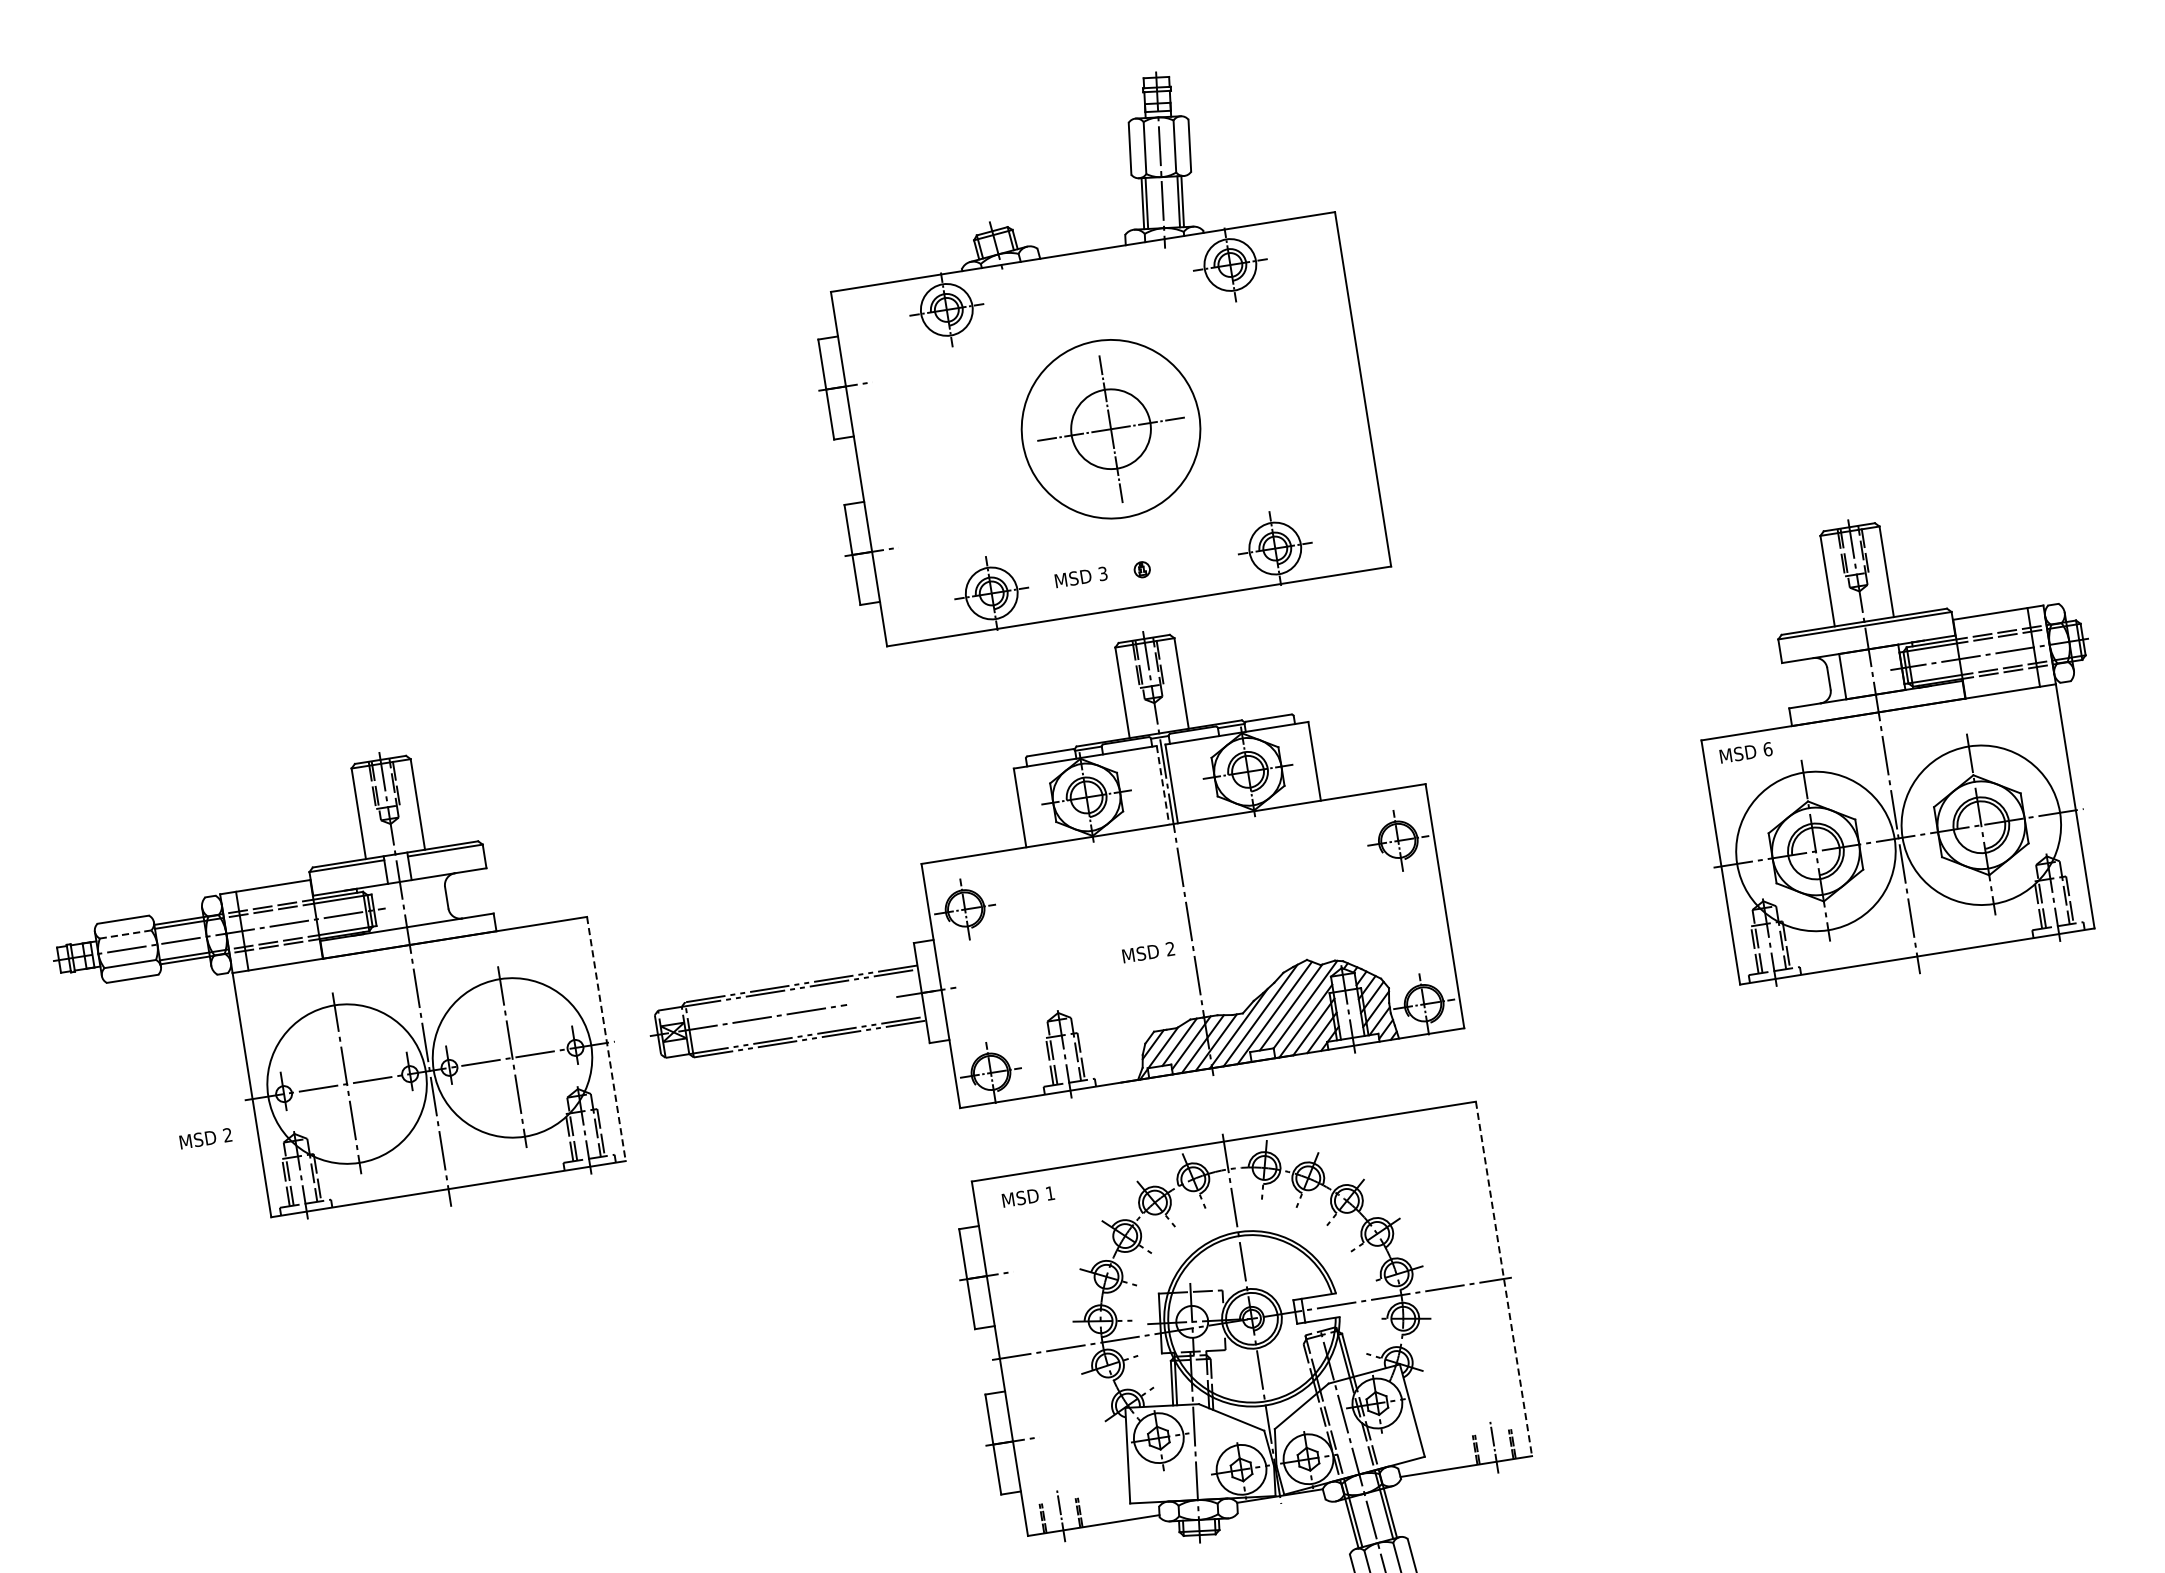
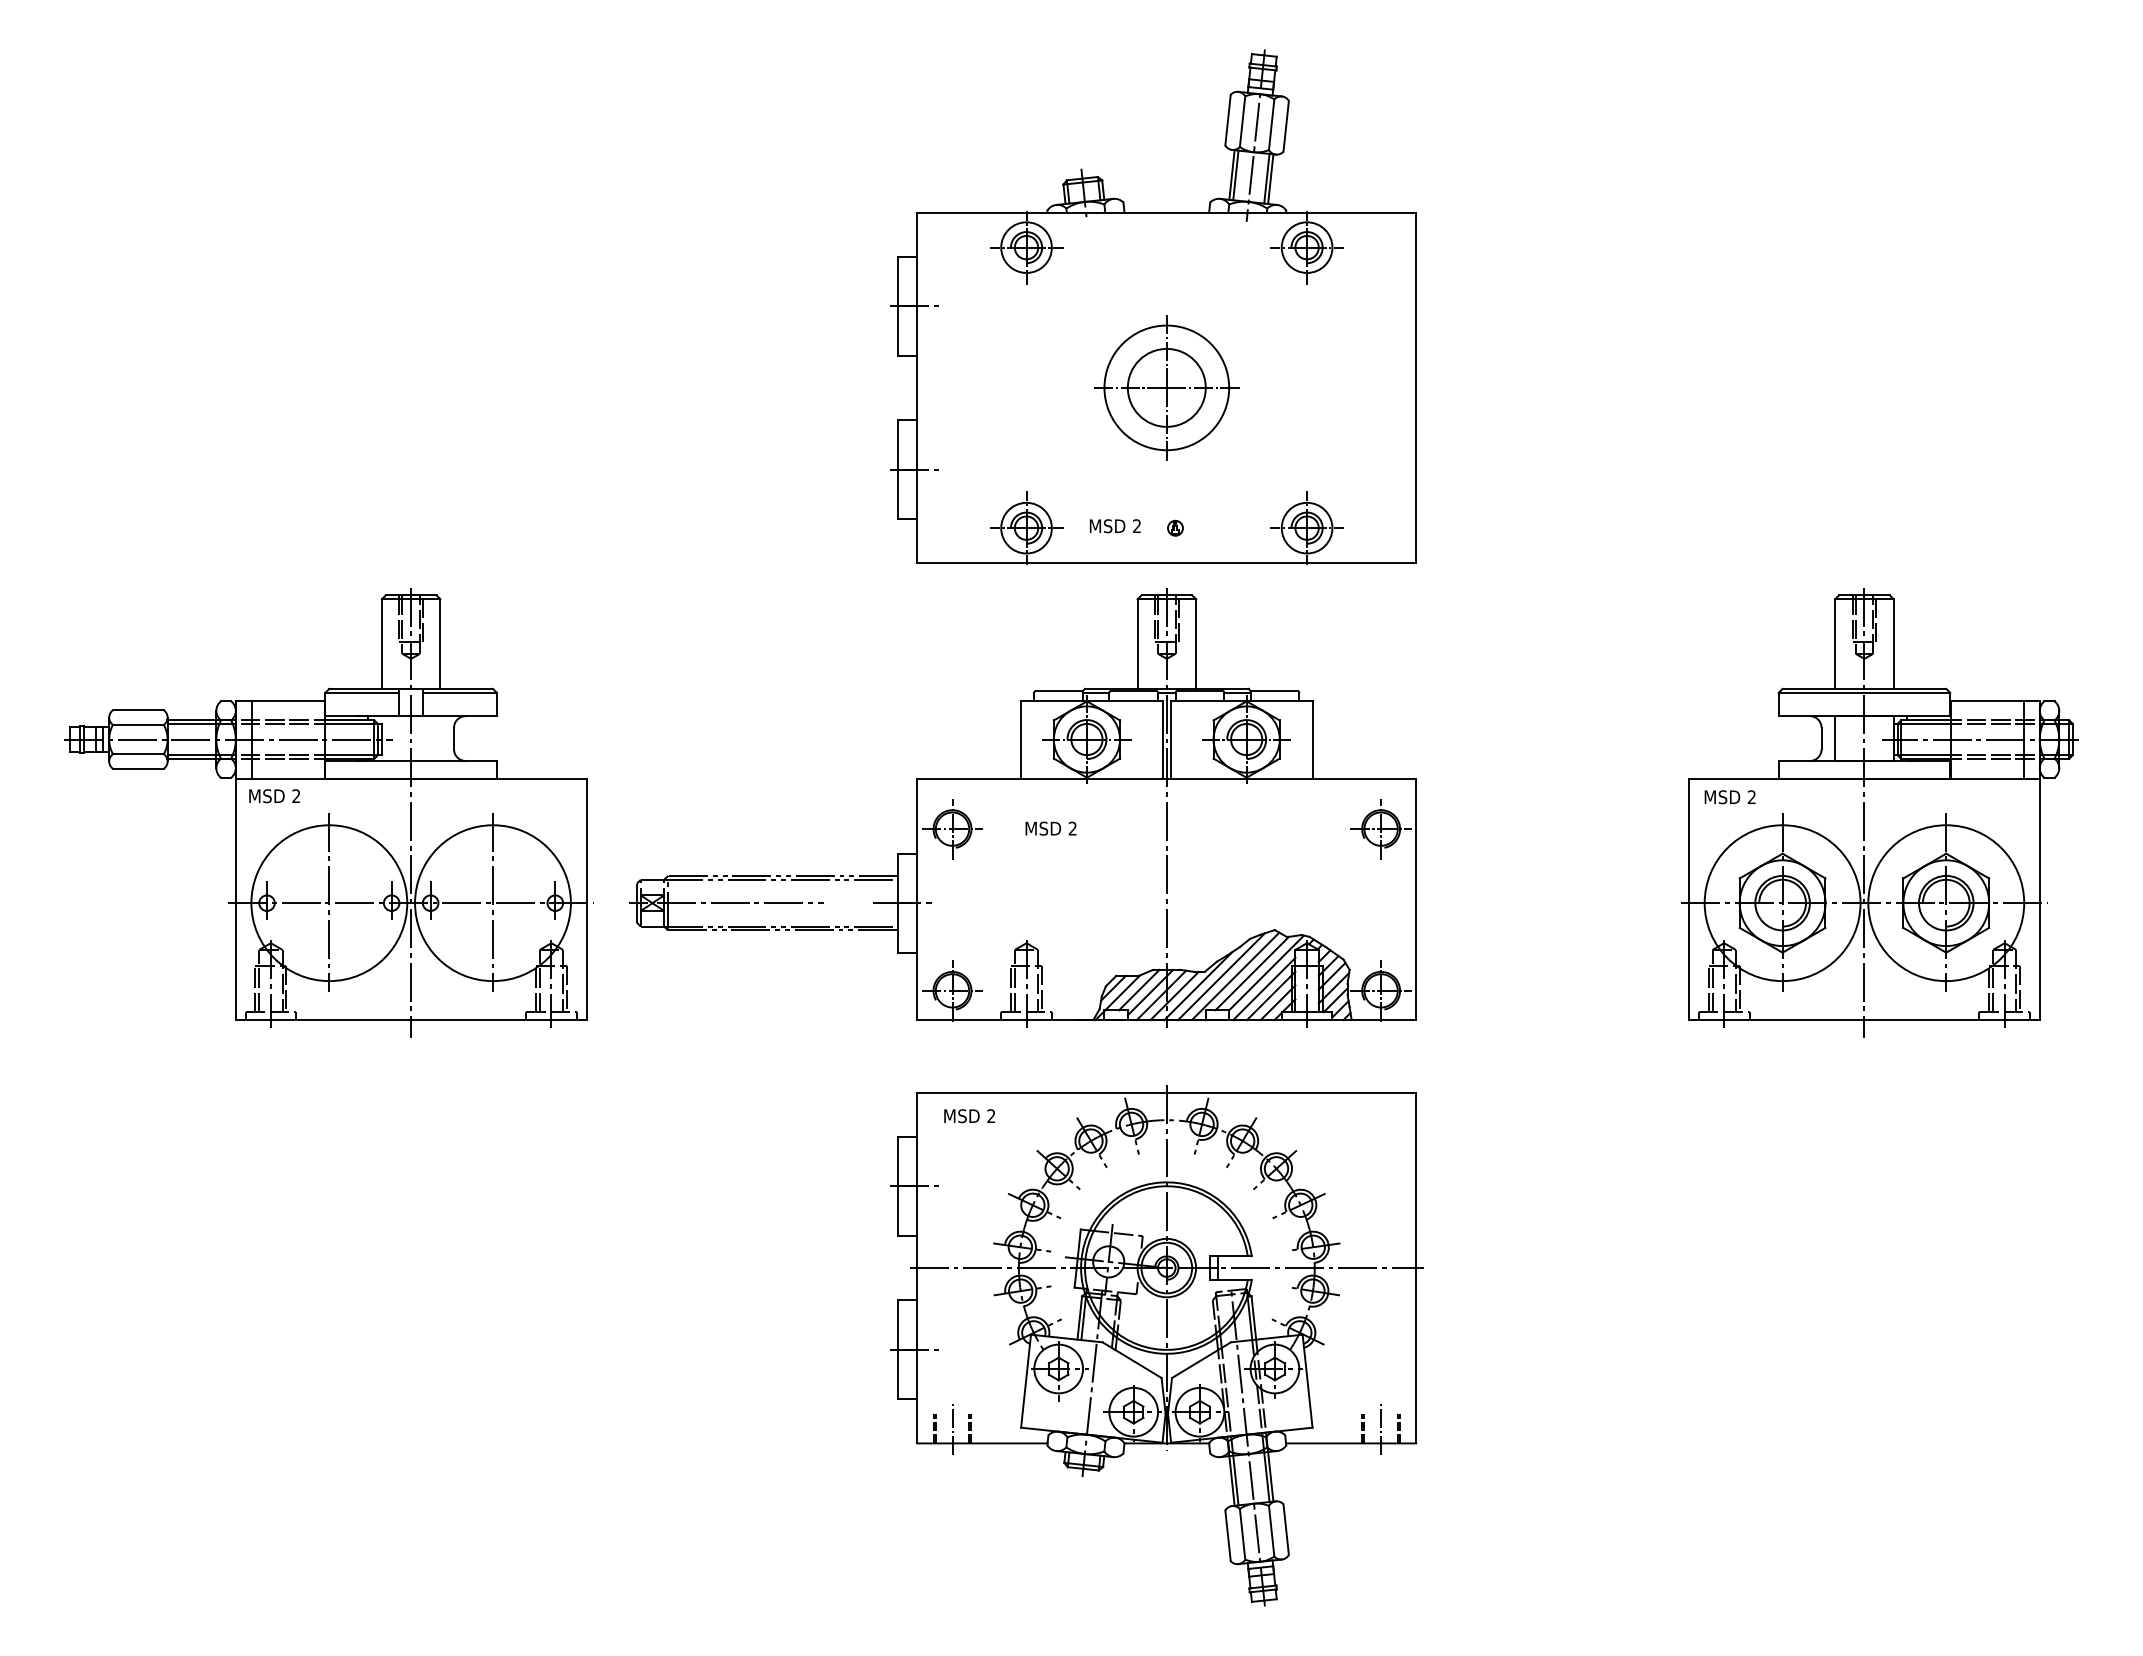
circle: (1110, 428) -> (1166, 387), size x0.71
text: (1102, 574) -> (1136, 526), 3 -> 2
text: (1767, 749) -> (1751, 797), 6 -> 2
line: (1162, 785) -> (1162, 739), dashed -> solid
line: (124, 934) -> (137, 724), dashed -> solid
text: (1148, 952) -> (1050, 828), moved
line: (606, 1039) -> (586, 899), dashed -> solid
text: (205, 1138) -> (274, 796), moved
text: (1050, 1192) -> (991, 1115), 1 -> 2
line: (1504, 1279) -> (1416, 1268), dashed -> solid

